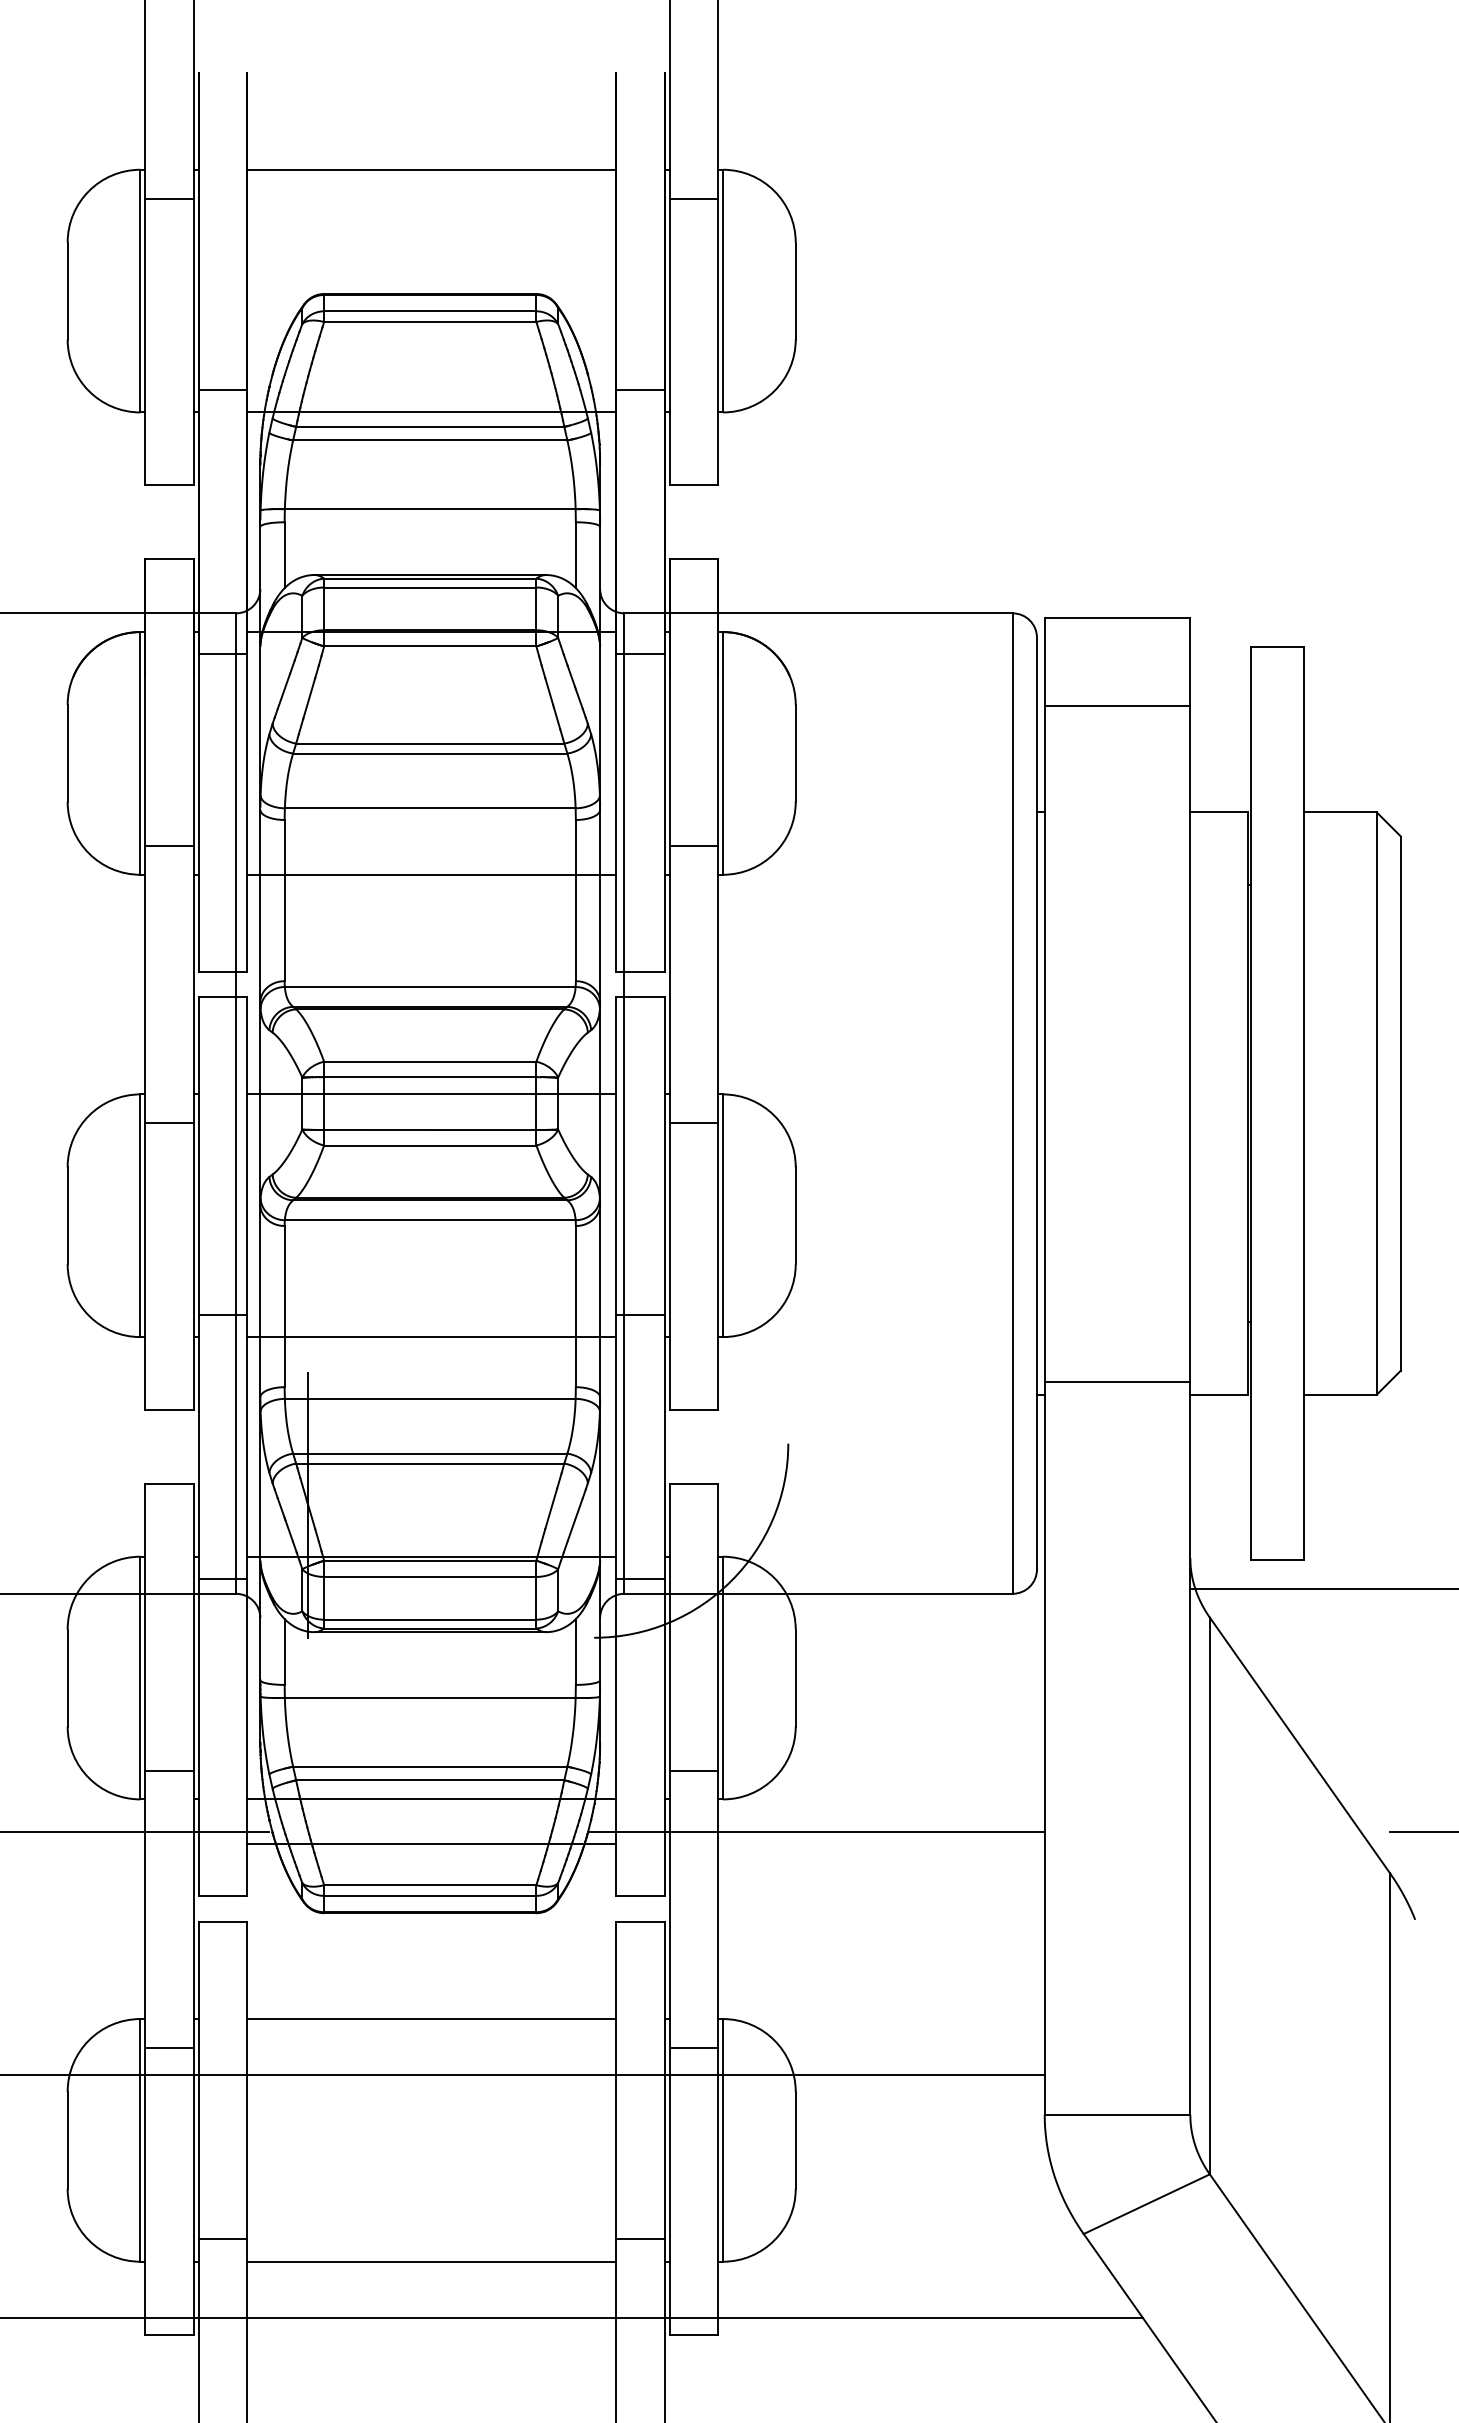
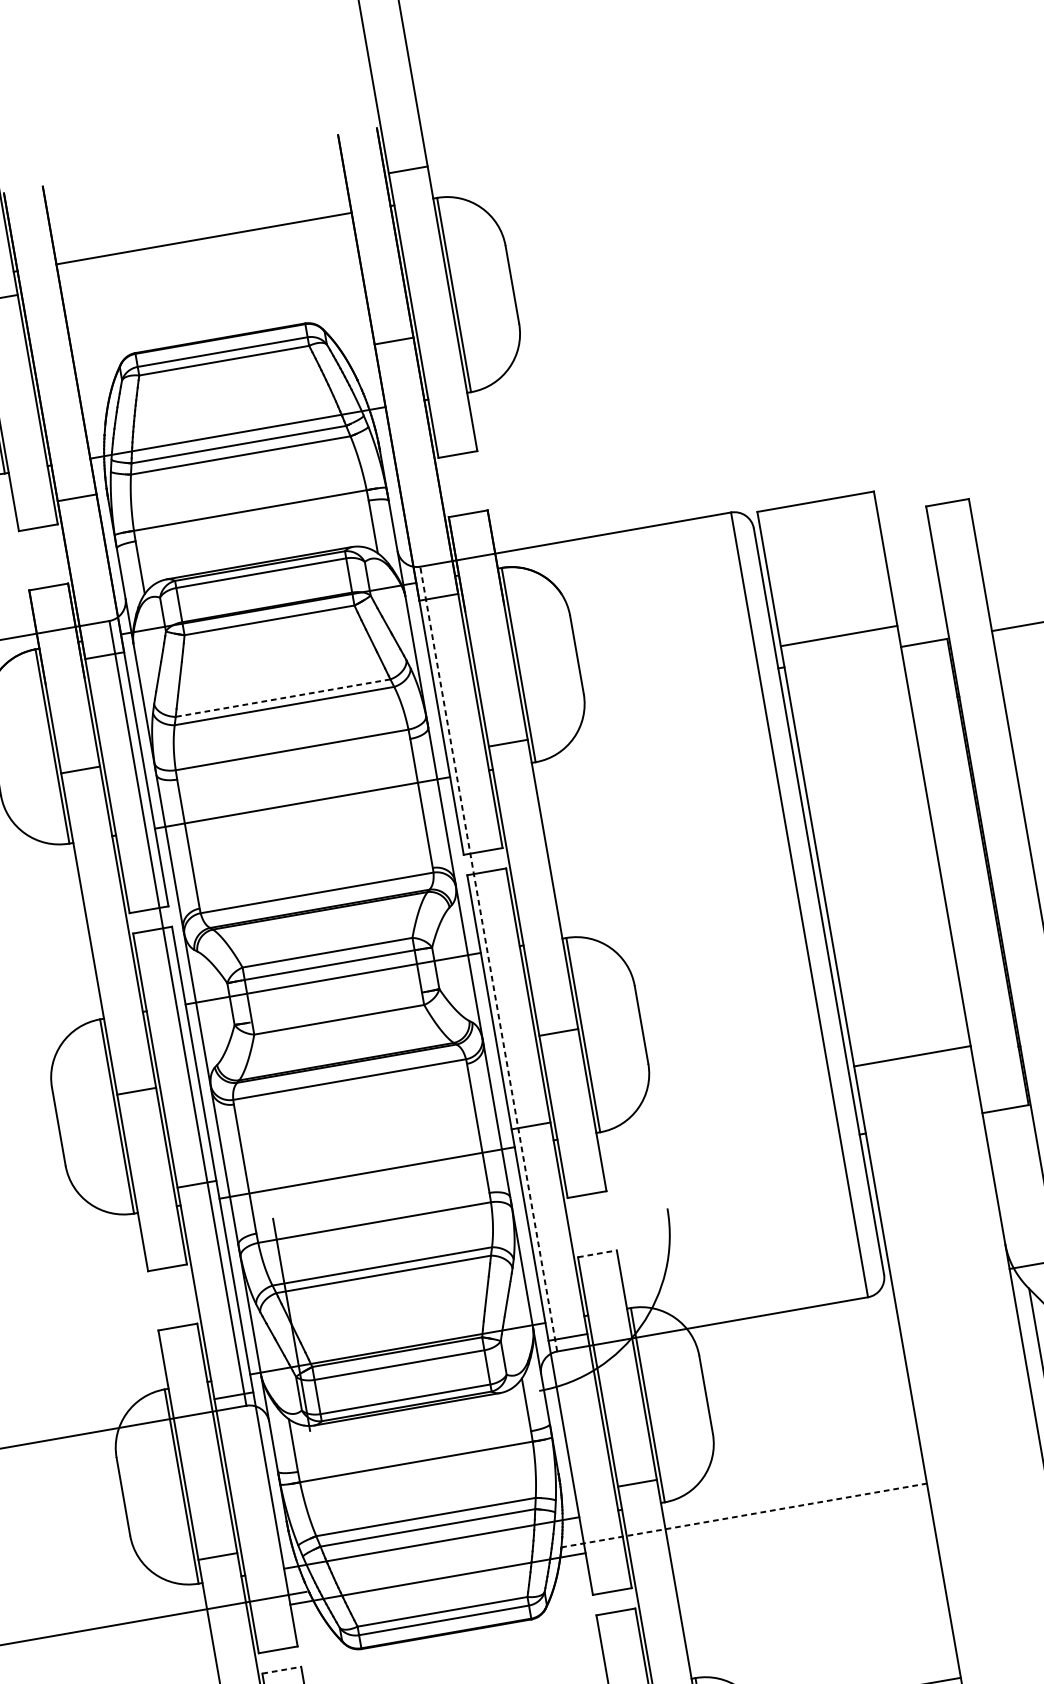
line: (693, 198) -> (408, 169), moved
line: (222, 390) -> (76, 498), moved
line: (640, 390) -> (394, 341), moved
line: (1117, 706) -> (839, 636), moved
line: (429, 743) -> (282, 698), solid -> dashed
line: (169, 845) -> (80, 769), moved
line: (624, 1103) -> (488, 959), solid -> dashed
line: (169, 1123) -> (136, 1091), moved
line: (693, 1123) -> (558, 1032), moved
line: (428, 1129) -> (335, 1007), removed
line: (1117, 1381) -> (912, 1055), moved
line: (694, 1483) -> (597, 1253), solid -> dashed
line: (816, 1832) -> (744, 1515), solid -> dashed
line: (223, 1921) -> (282, 1669), solid -> dashed

